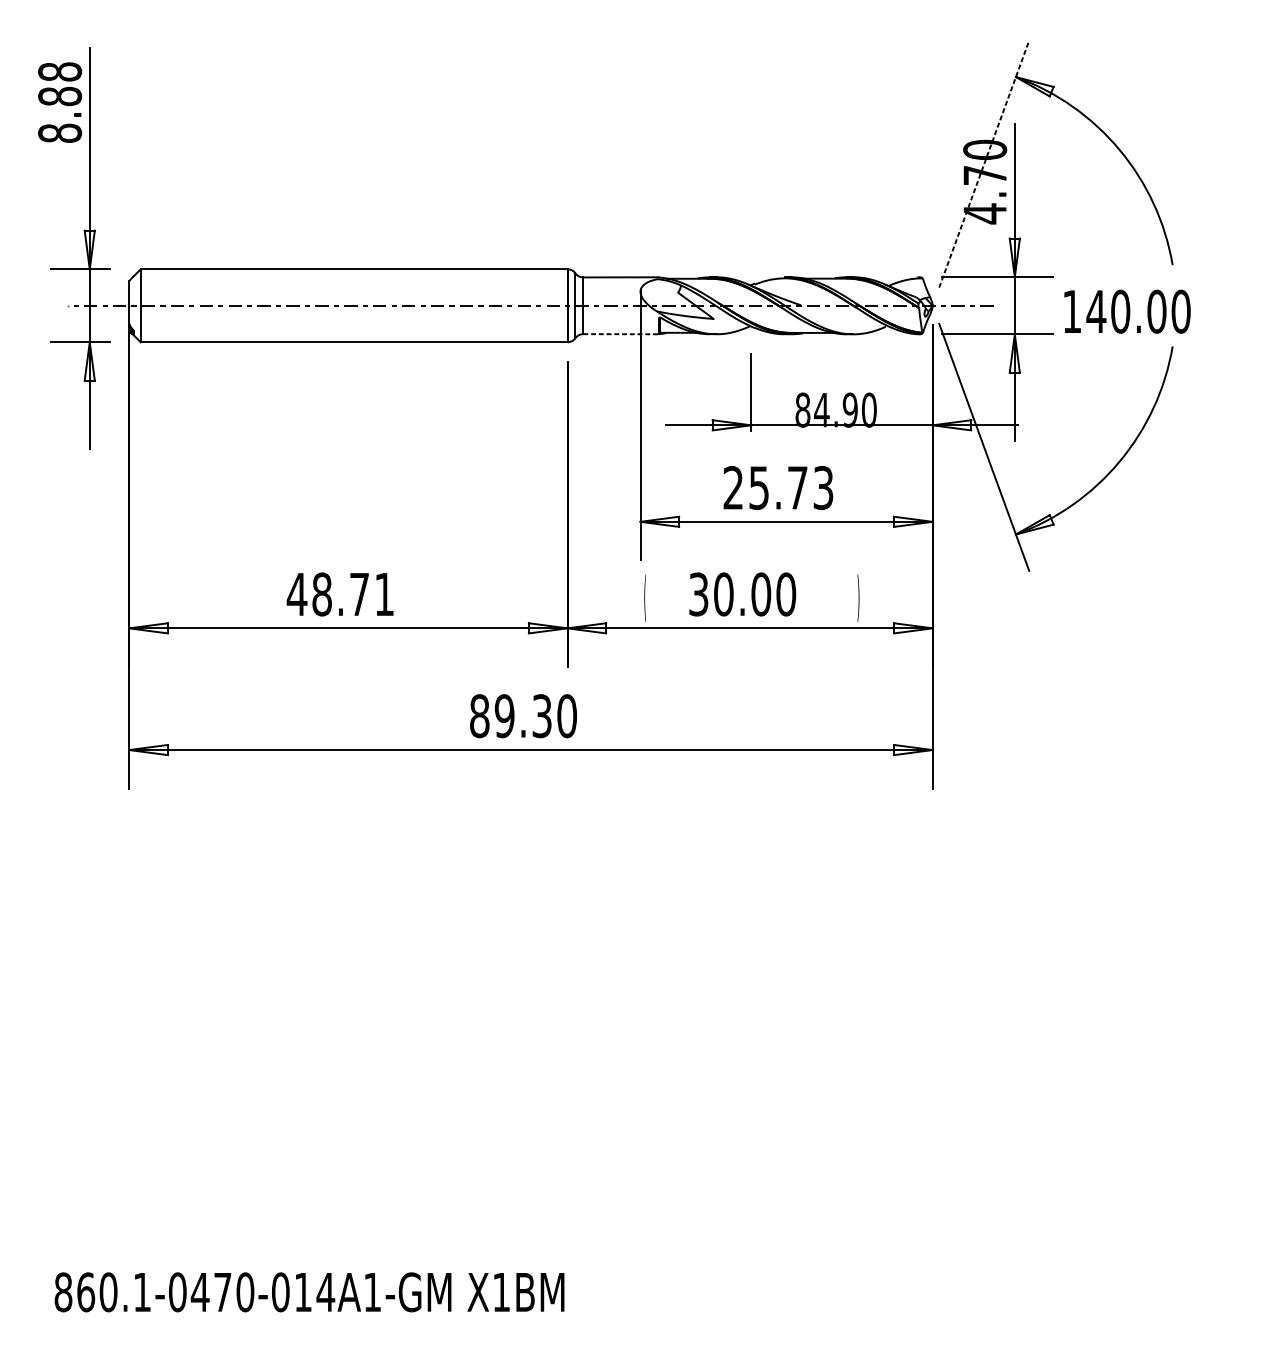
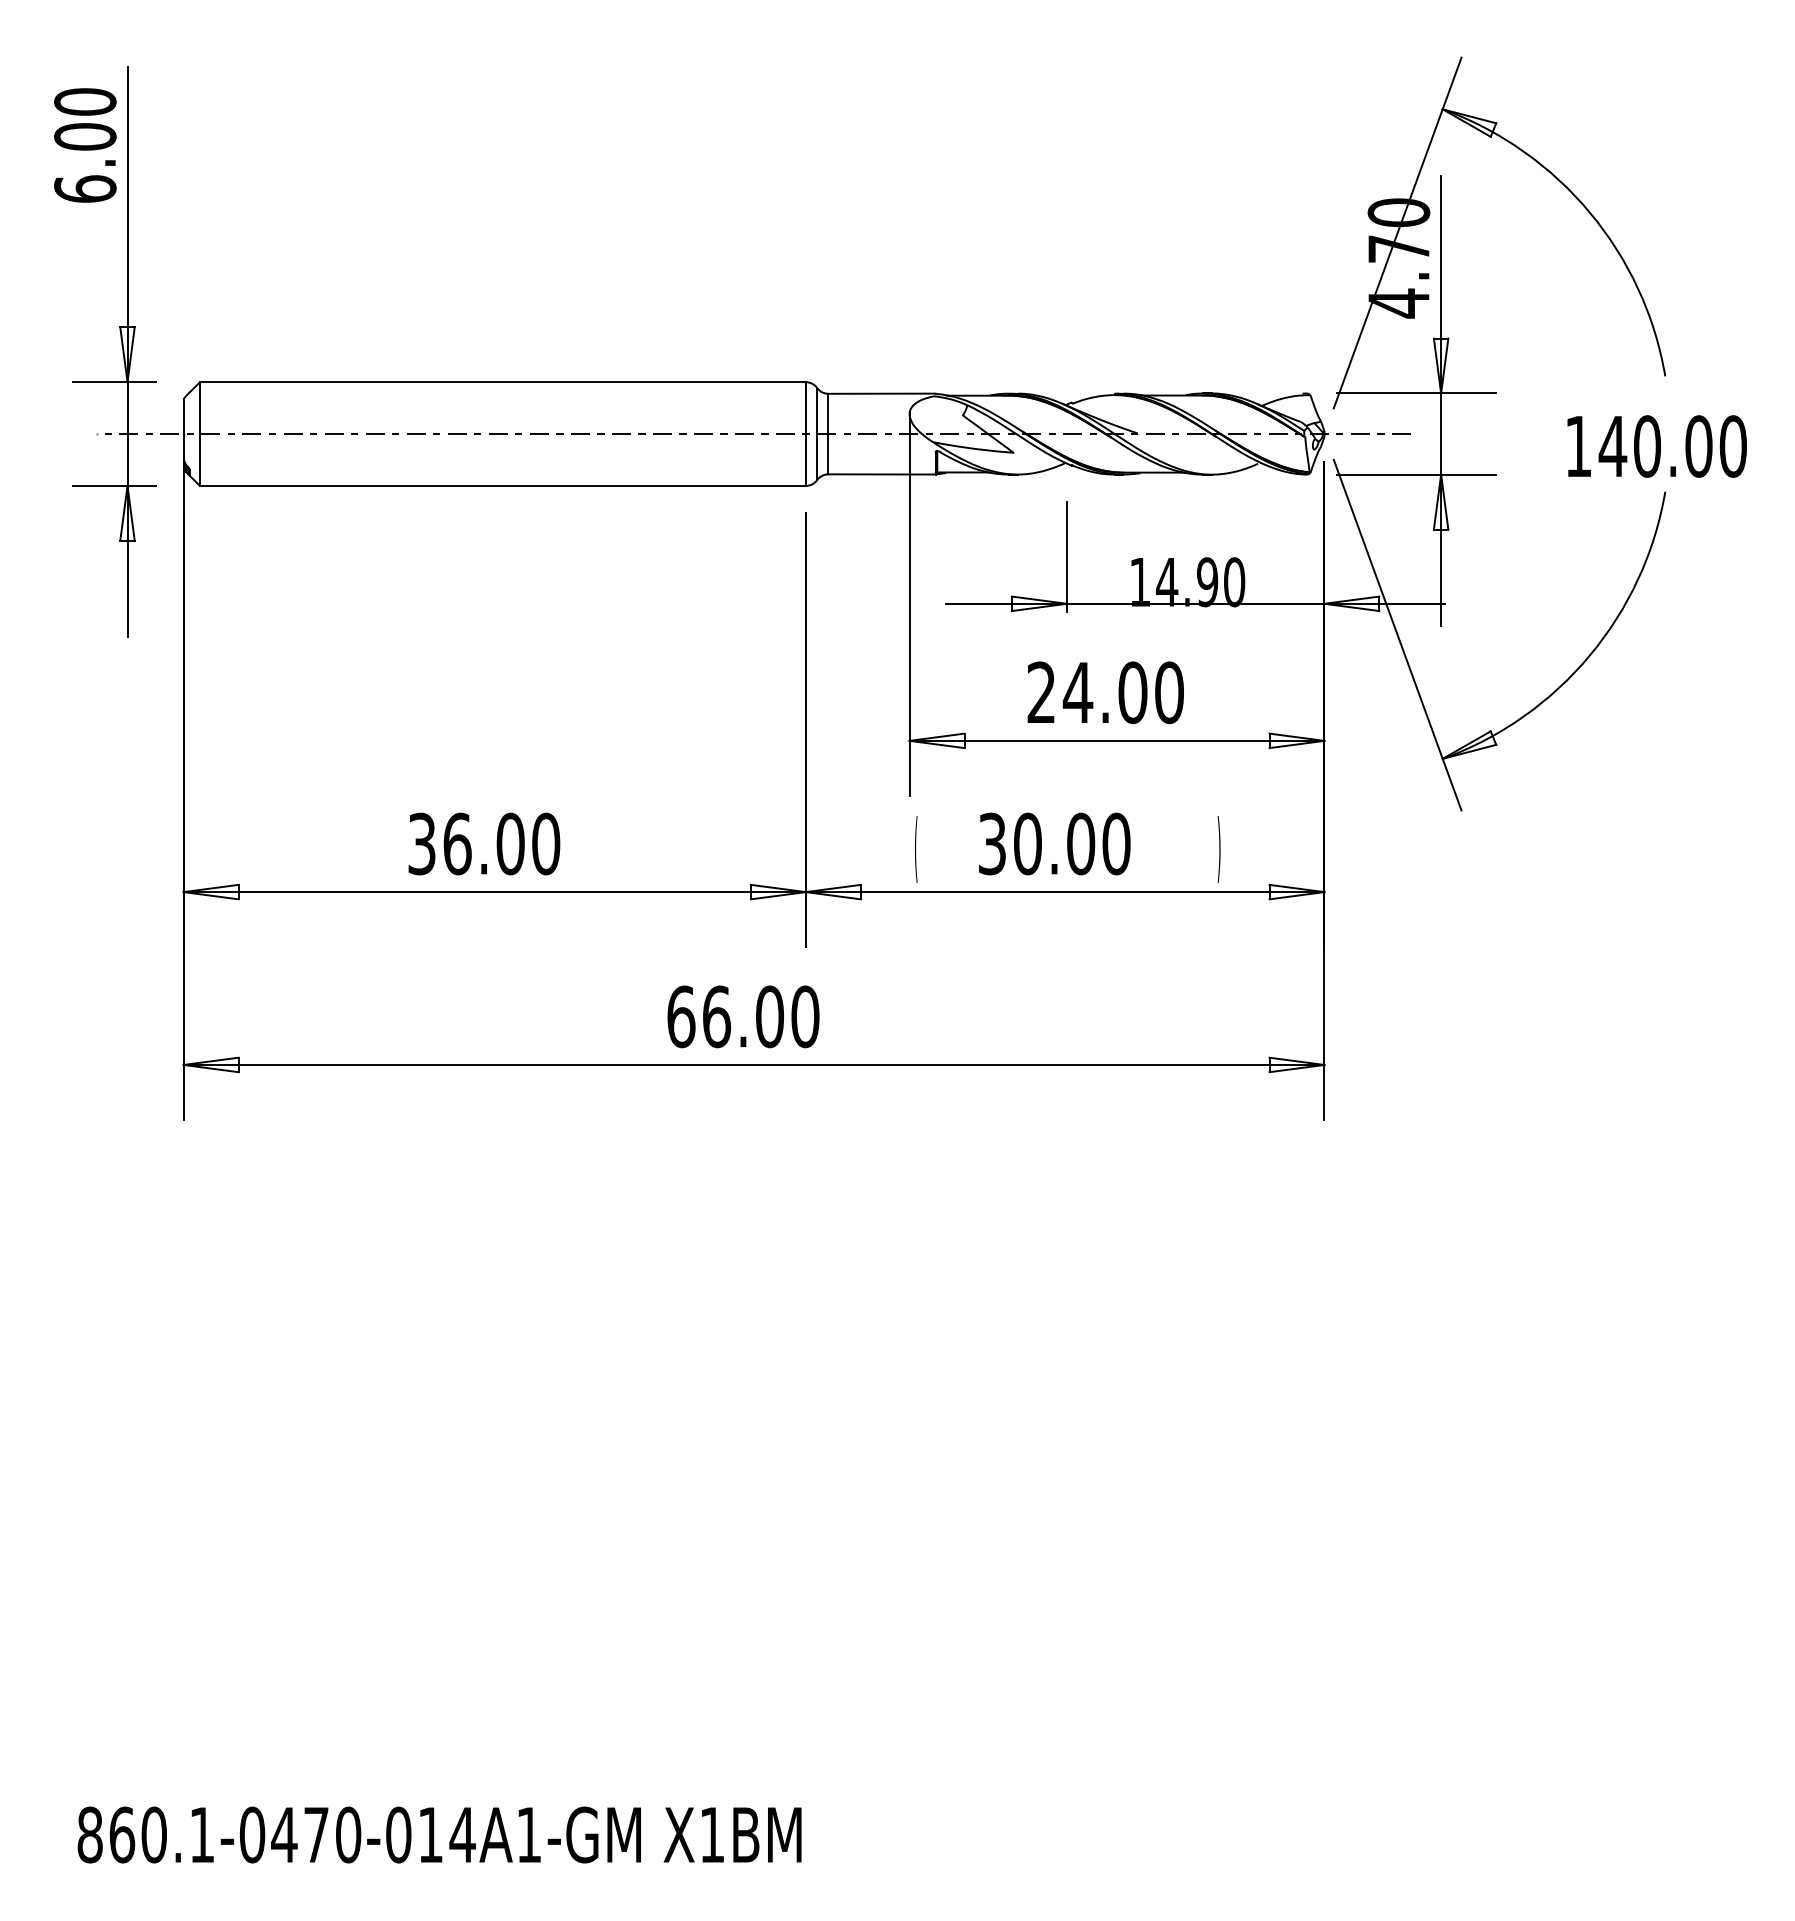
text: (60, 102) -> (85, 145), 8.88 -> 6.00
line: (984, 163) -> (1397, 232), dashed -> solid
text: (1127, 311) -> (1656, 446), moved
line: (620, 334) -> (881, 474), dashed -> solid
text: (802, 410) -> (1139, 582), 84.90 -> 14.90
text: (790, 487) -> (1122, 692), 25.73 -> 24.00
text: (340, 594) -> (483, 843), 48.71 -> 36.00
text: (510, 715) -> (725, 1016), 89.30 -> 66.00

